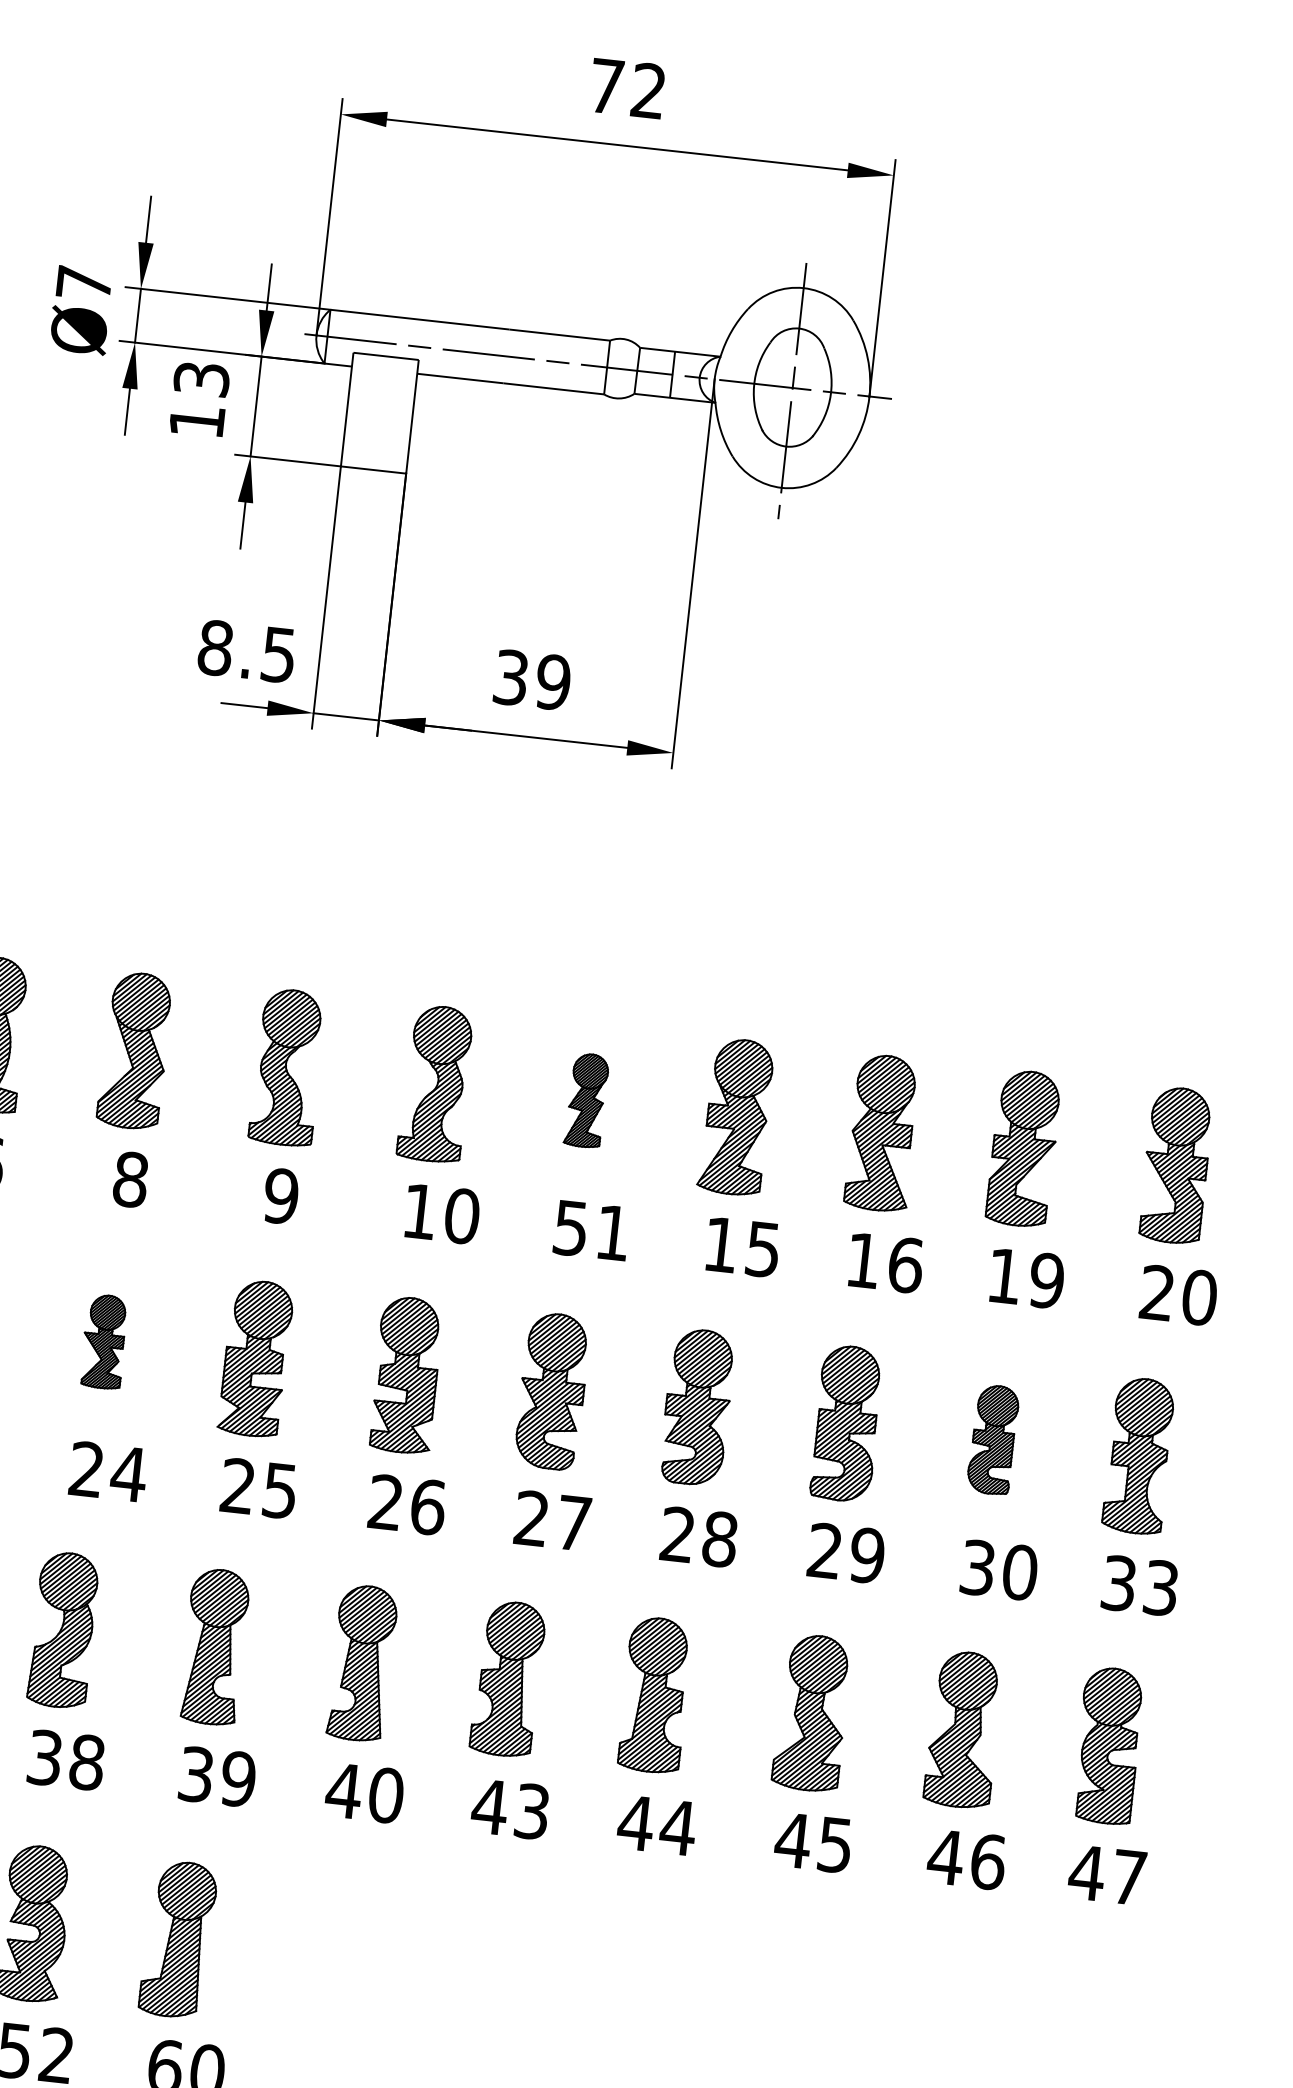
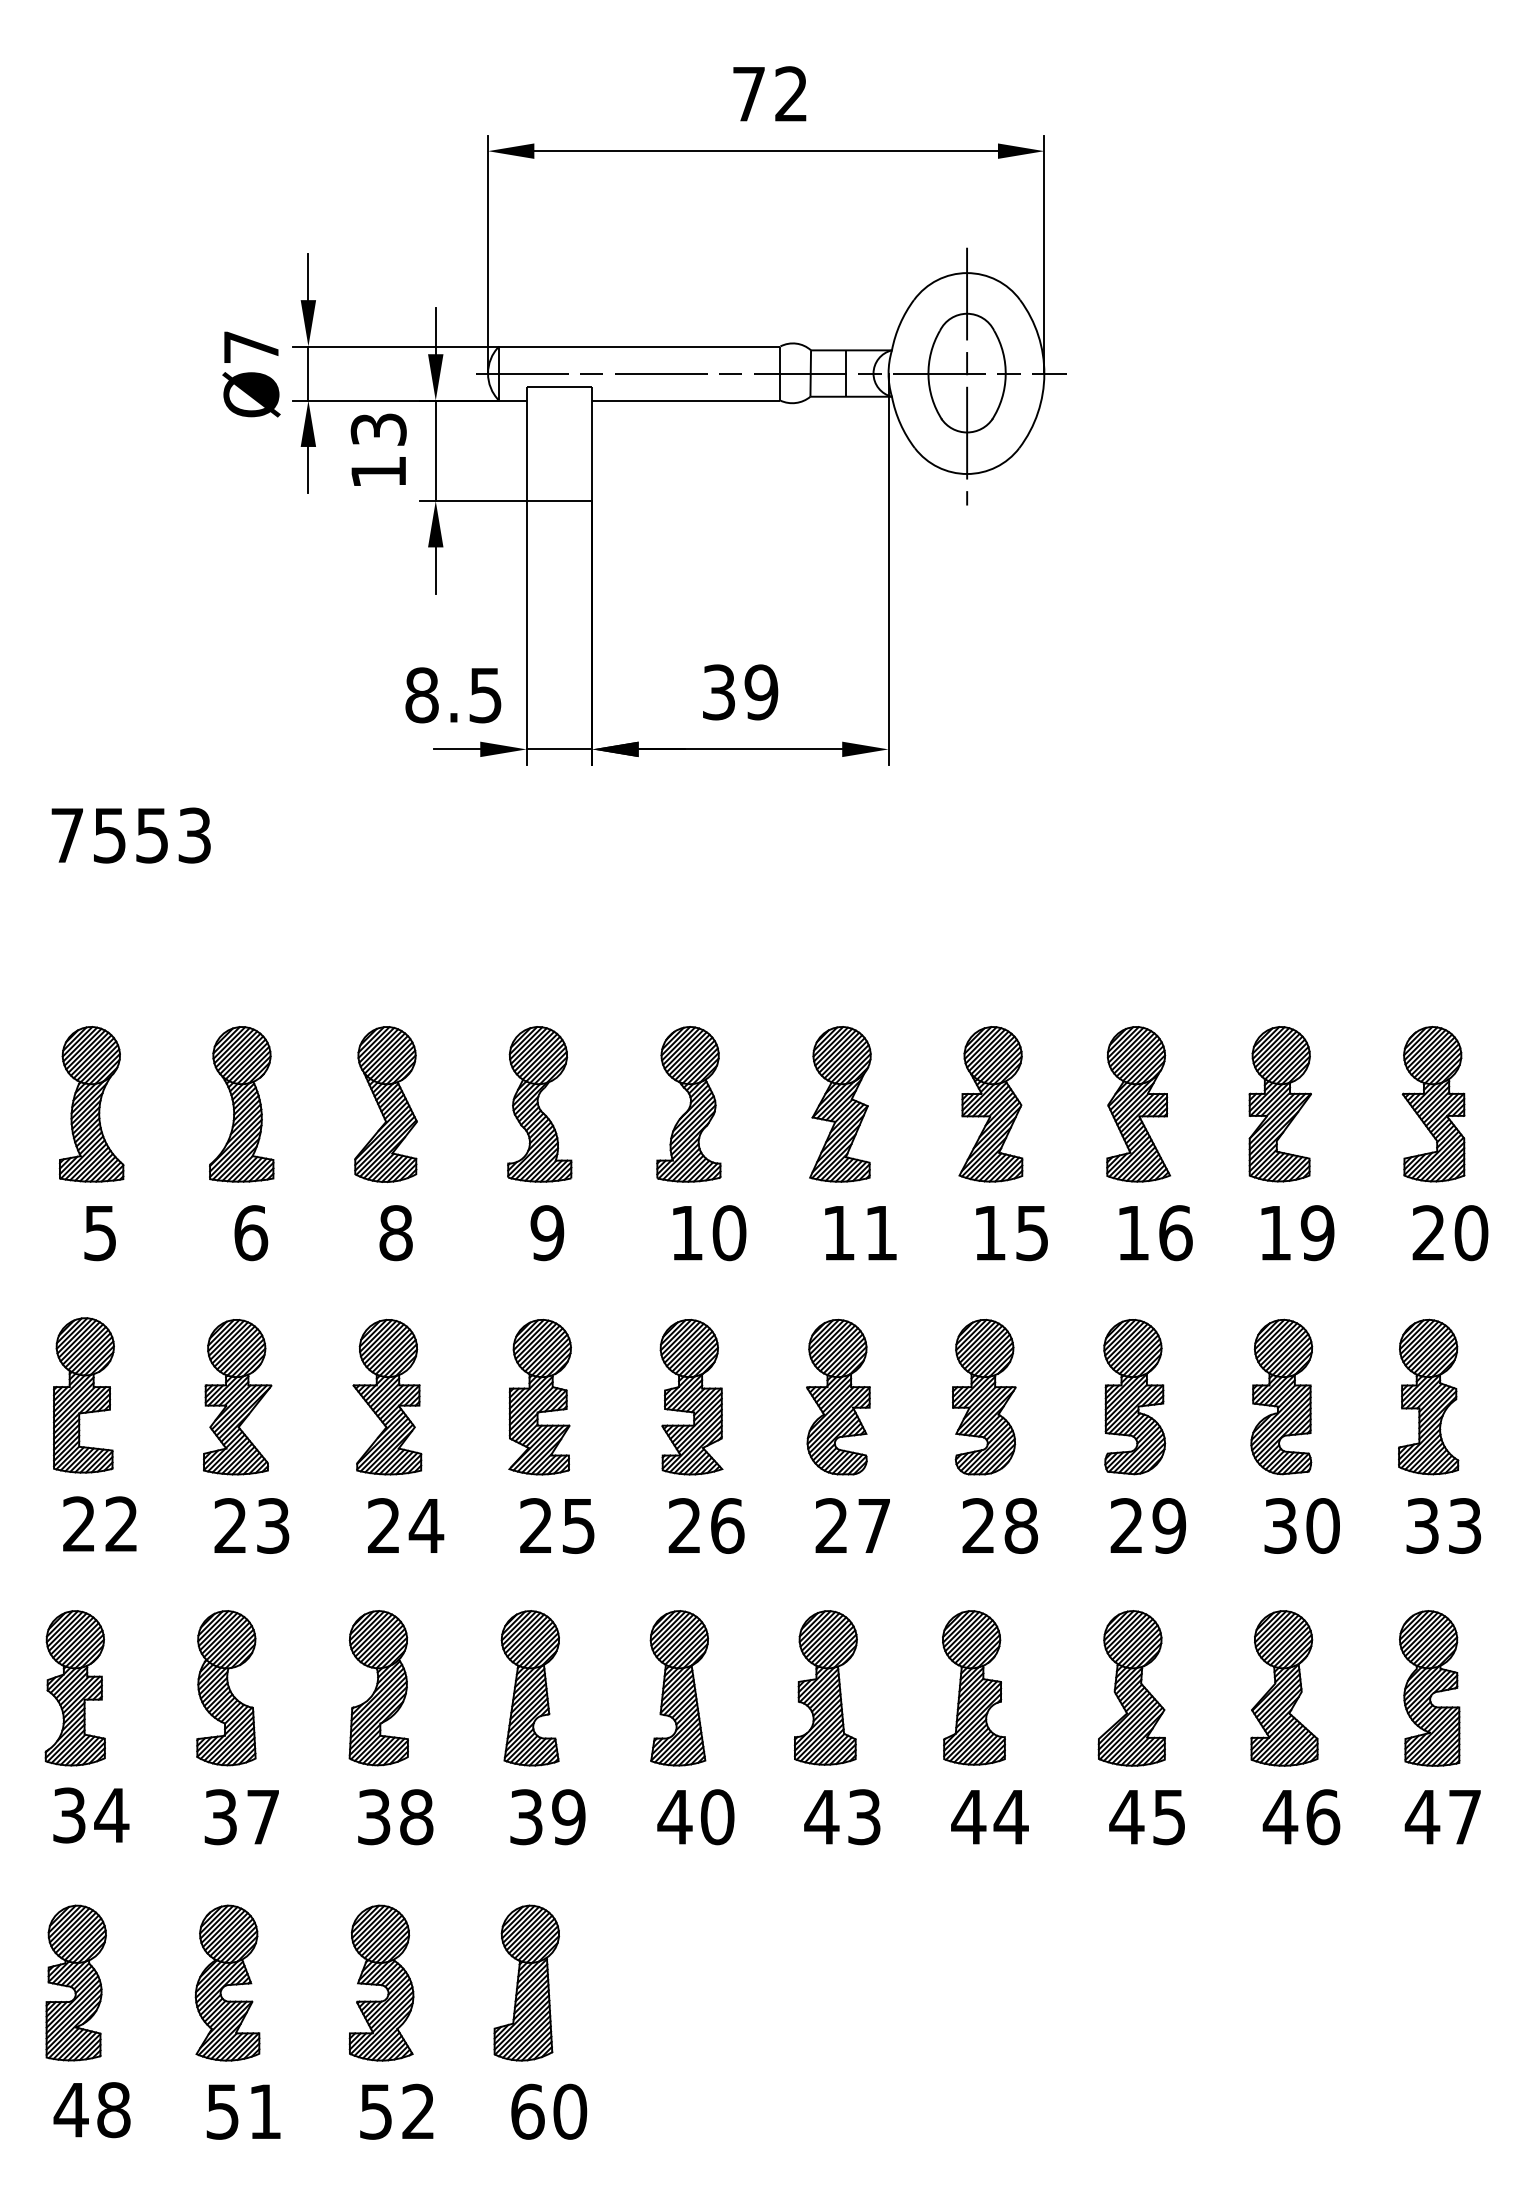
part: (586, 1100) -> (840, 1104), size x1.67
text: (570, 1228) -> (838, 1233), 51 -> 11
part: (104, 1341) -> (387, 1396), size x1.67
part: (992, 1439) -> (1281, 1396), size x1.43

